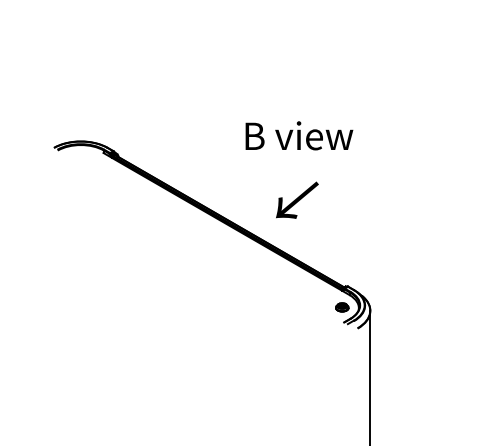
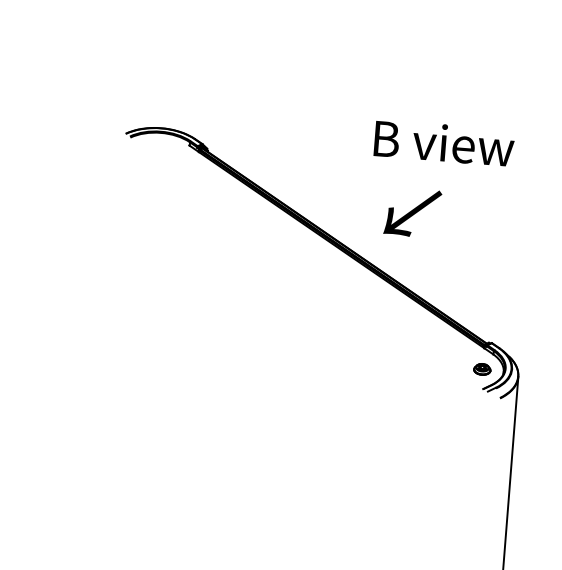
text: (297, 199) -> (413, 211), moved

